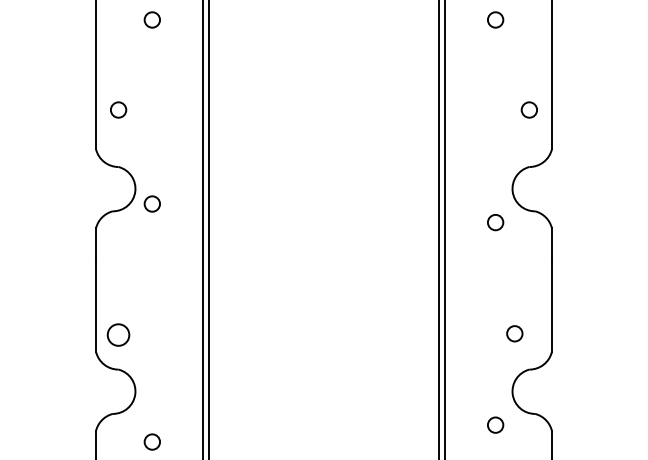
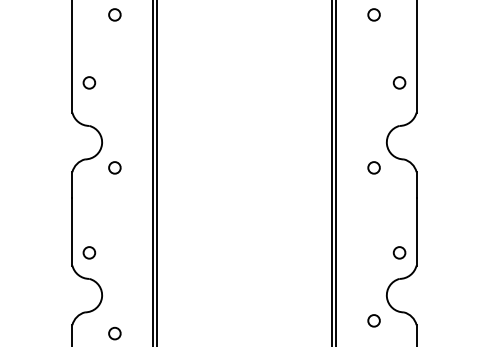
circle: (151, 203) -> (114, 167), moved
circle: (514, 333) -> (399, 252), moved
circle: (118, 334) -> (89, 252), size x0.71

